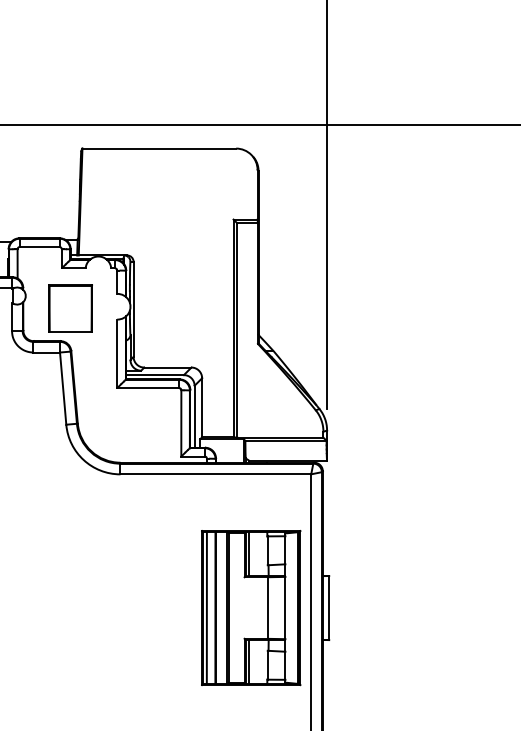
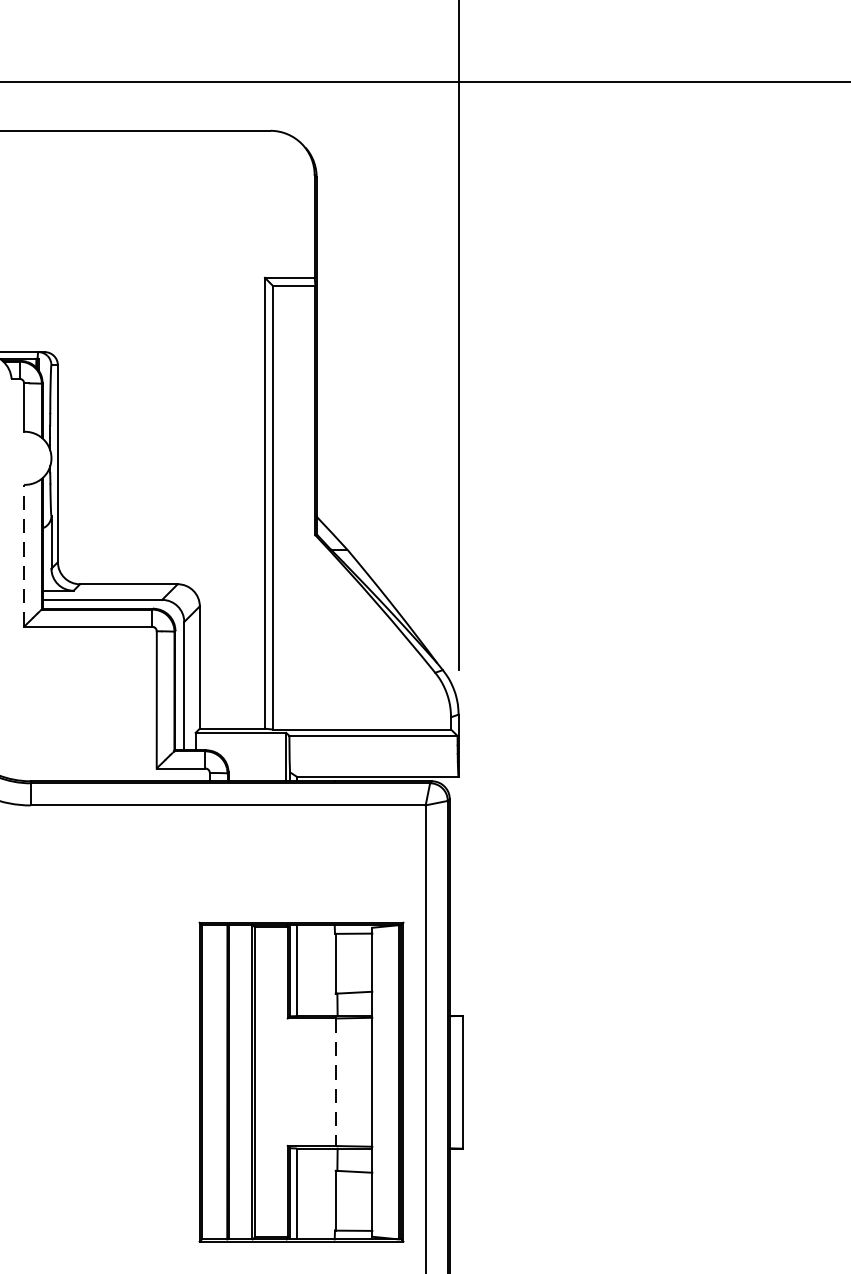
line: (117, 353) -> (24, 555), solid -> dashed
line: (206, 607) -> (208, 1081), removed
line: (267, 608) -> (335, 1083), solid -> dashed

